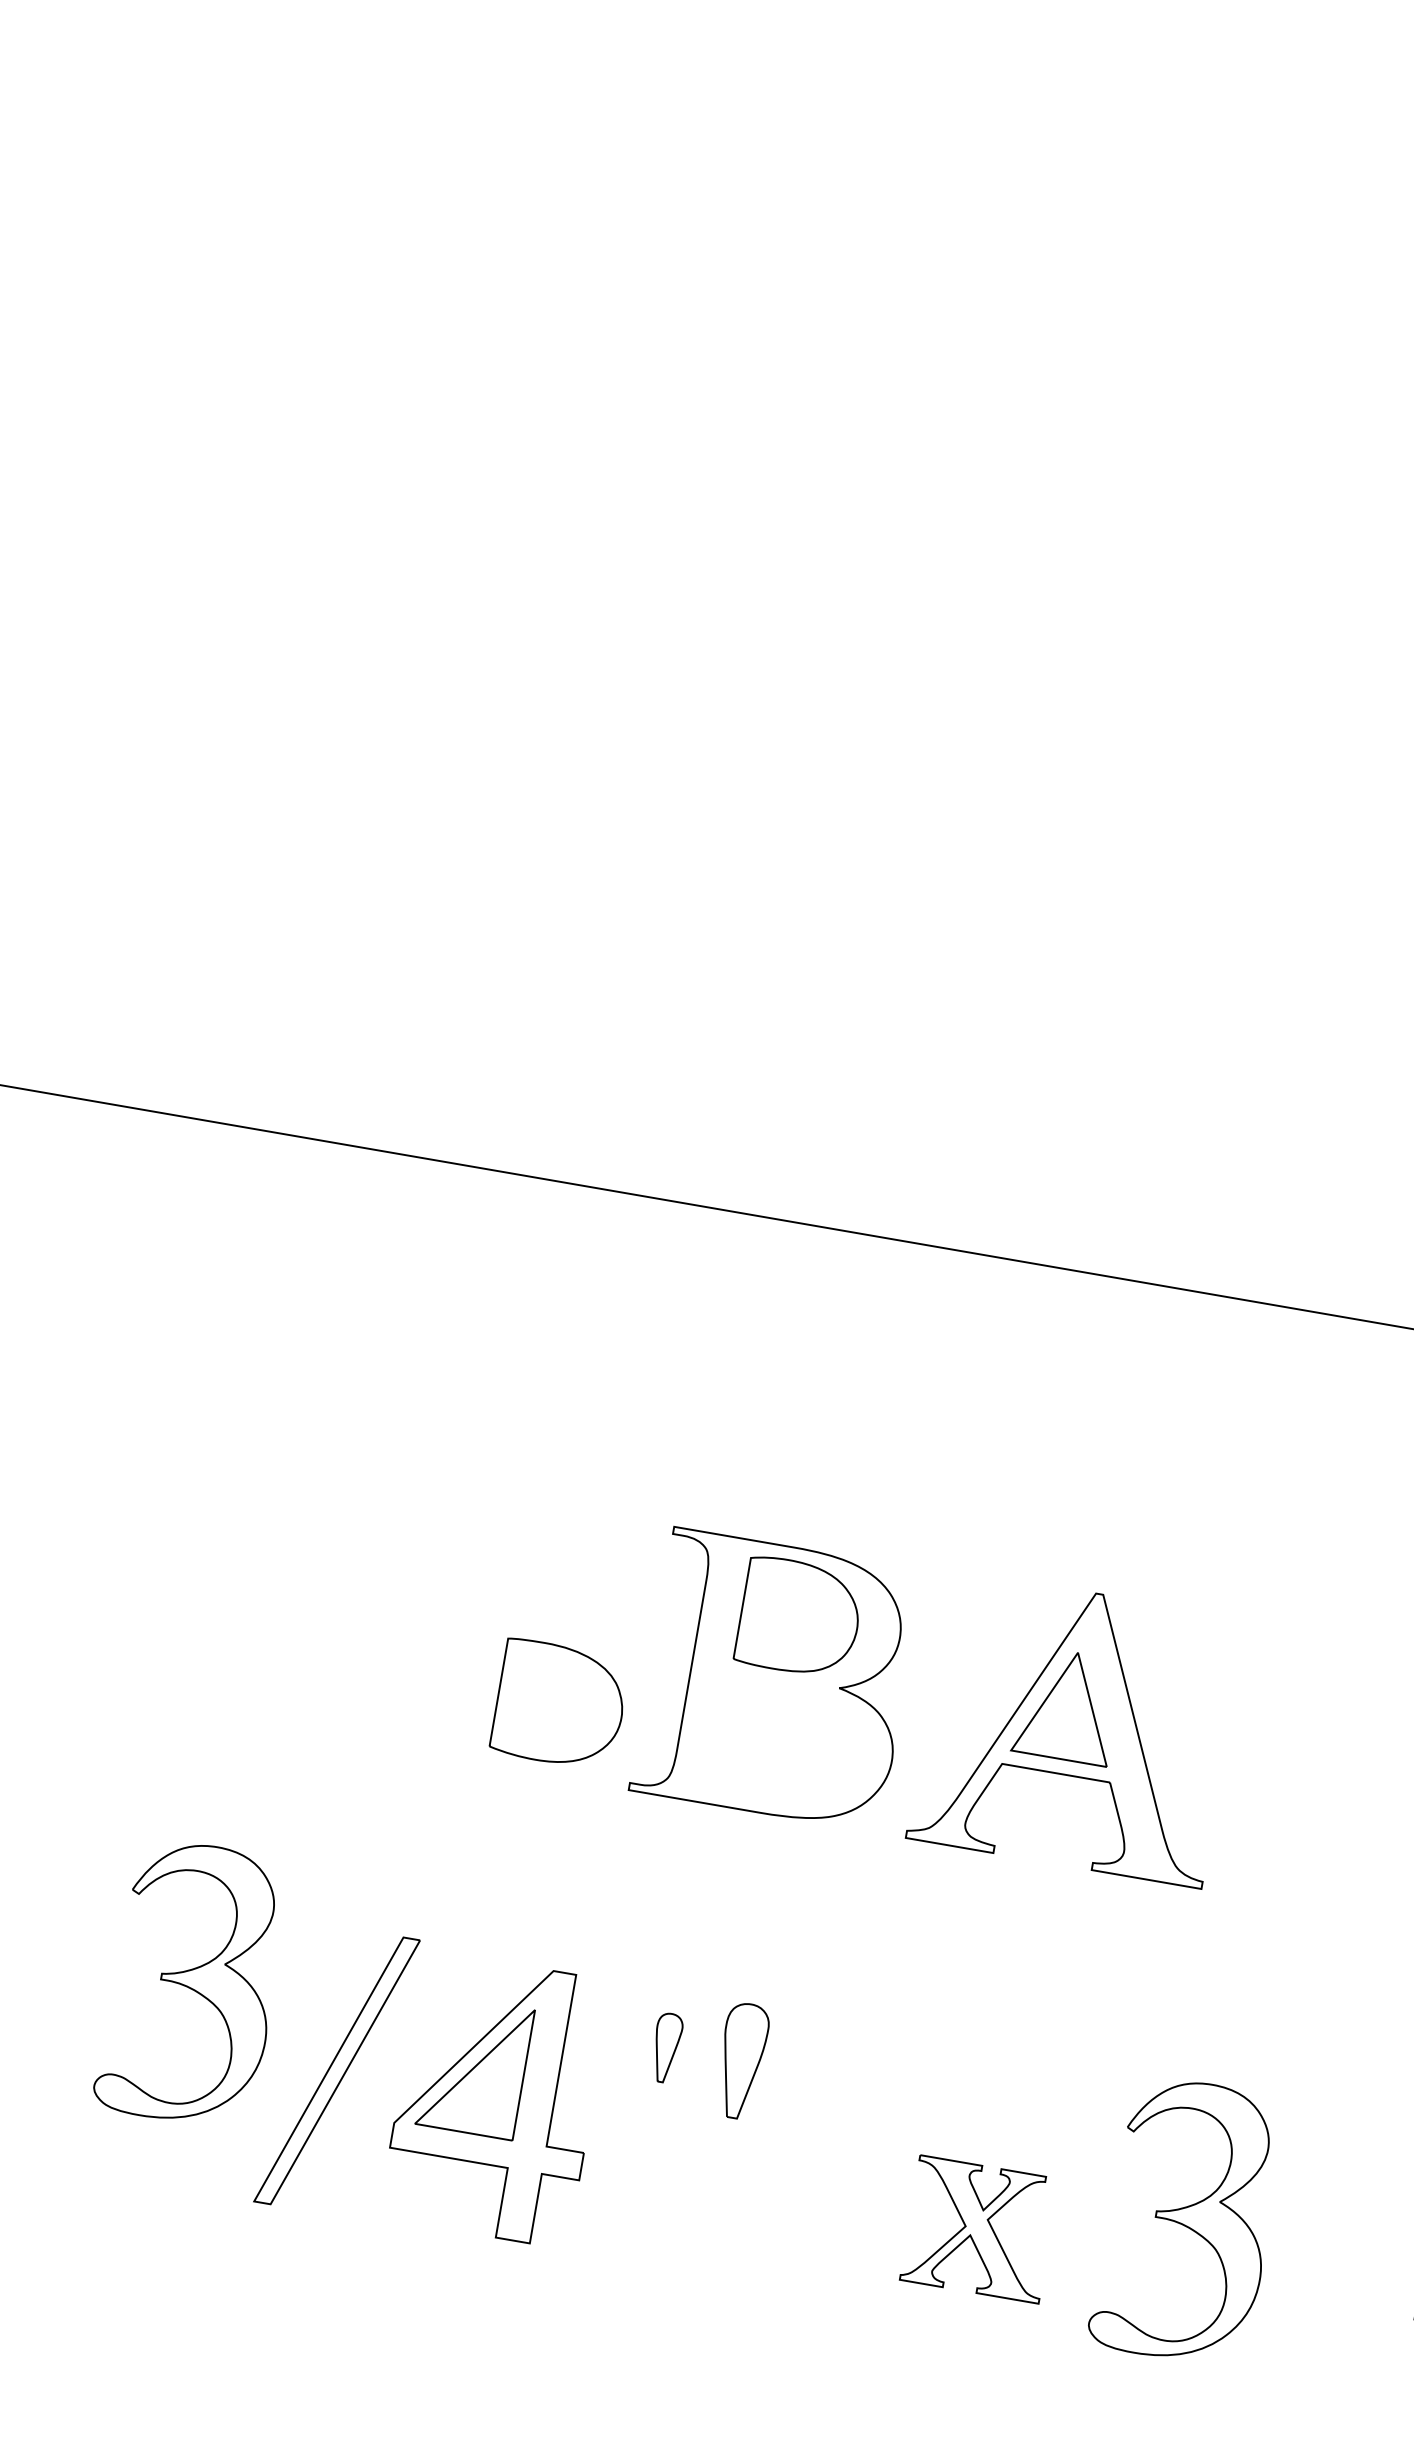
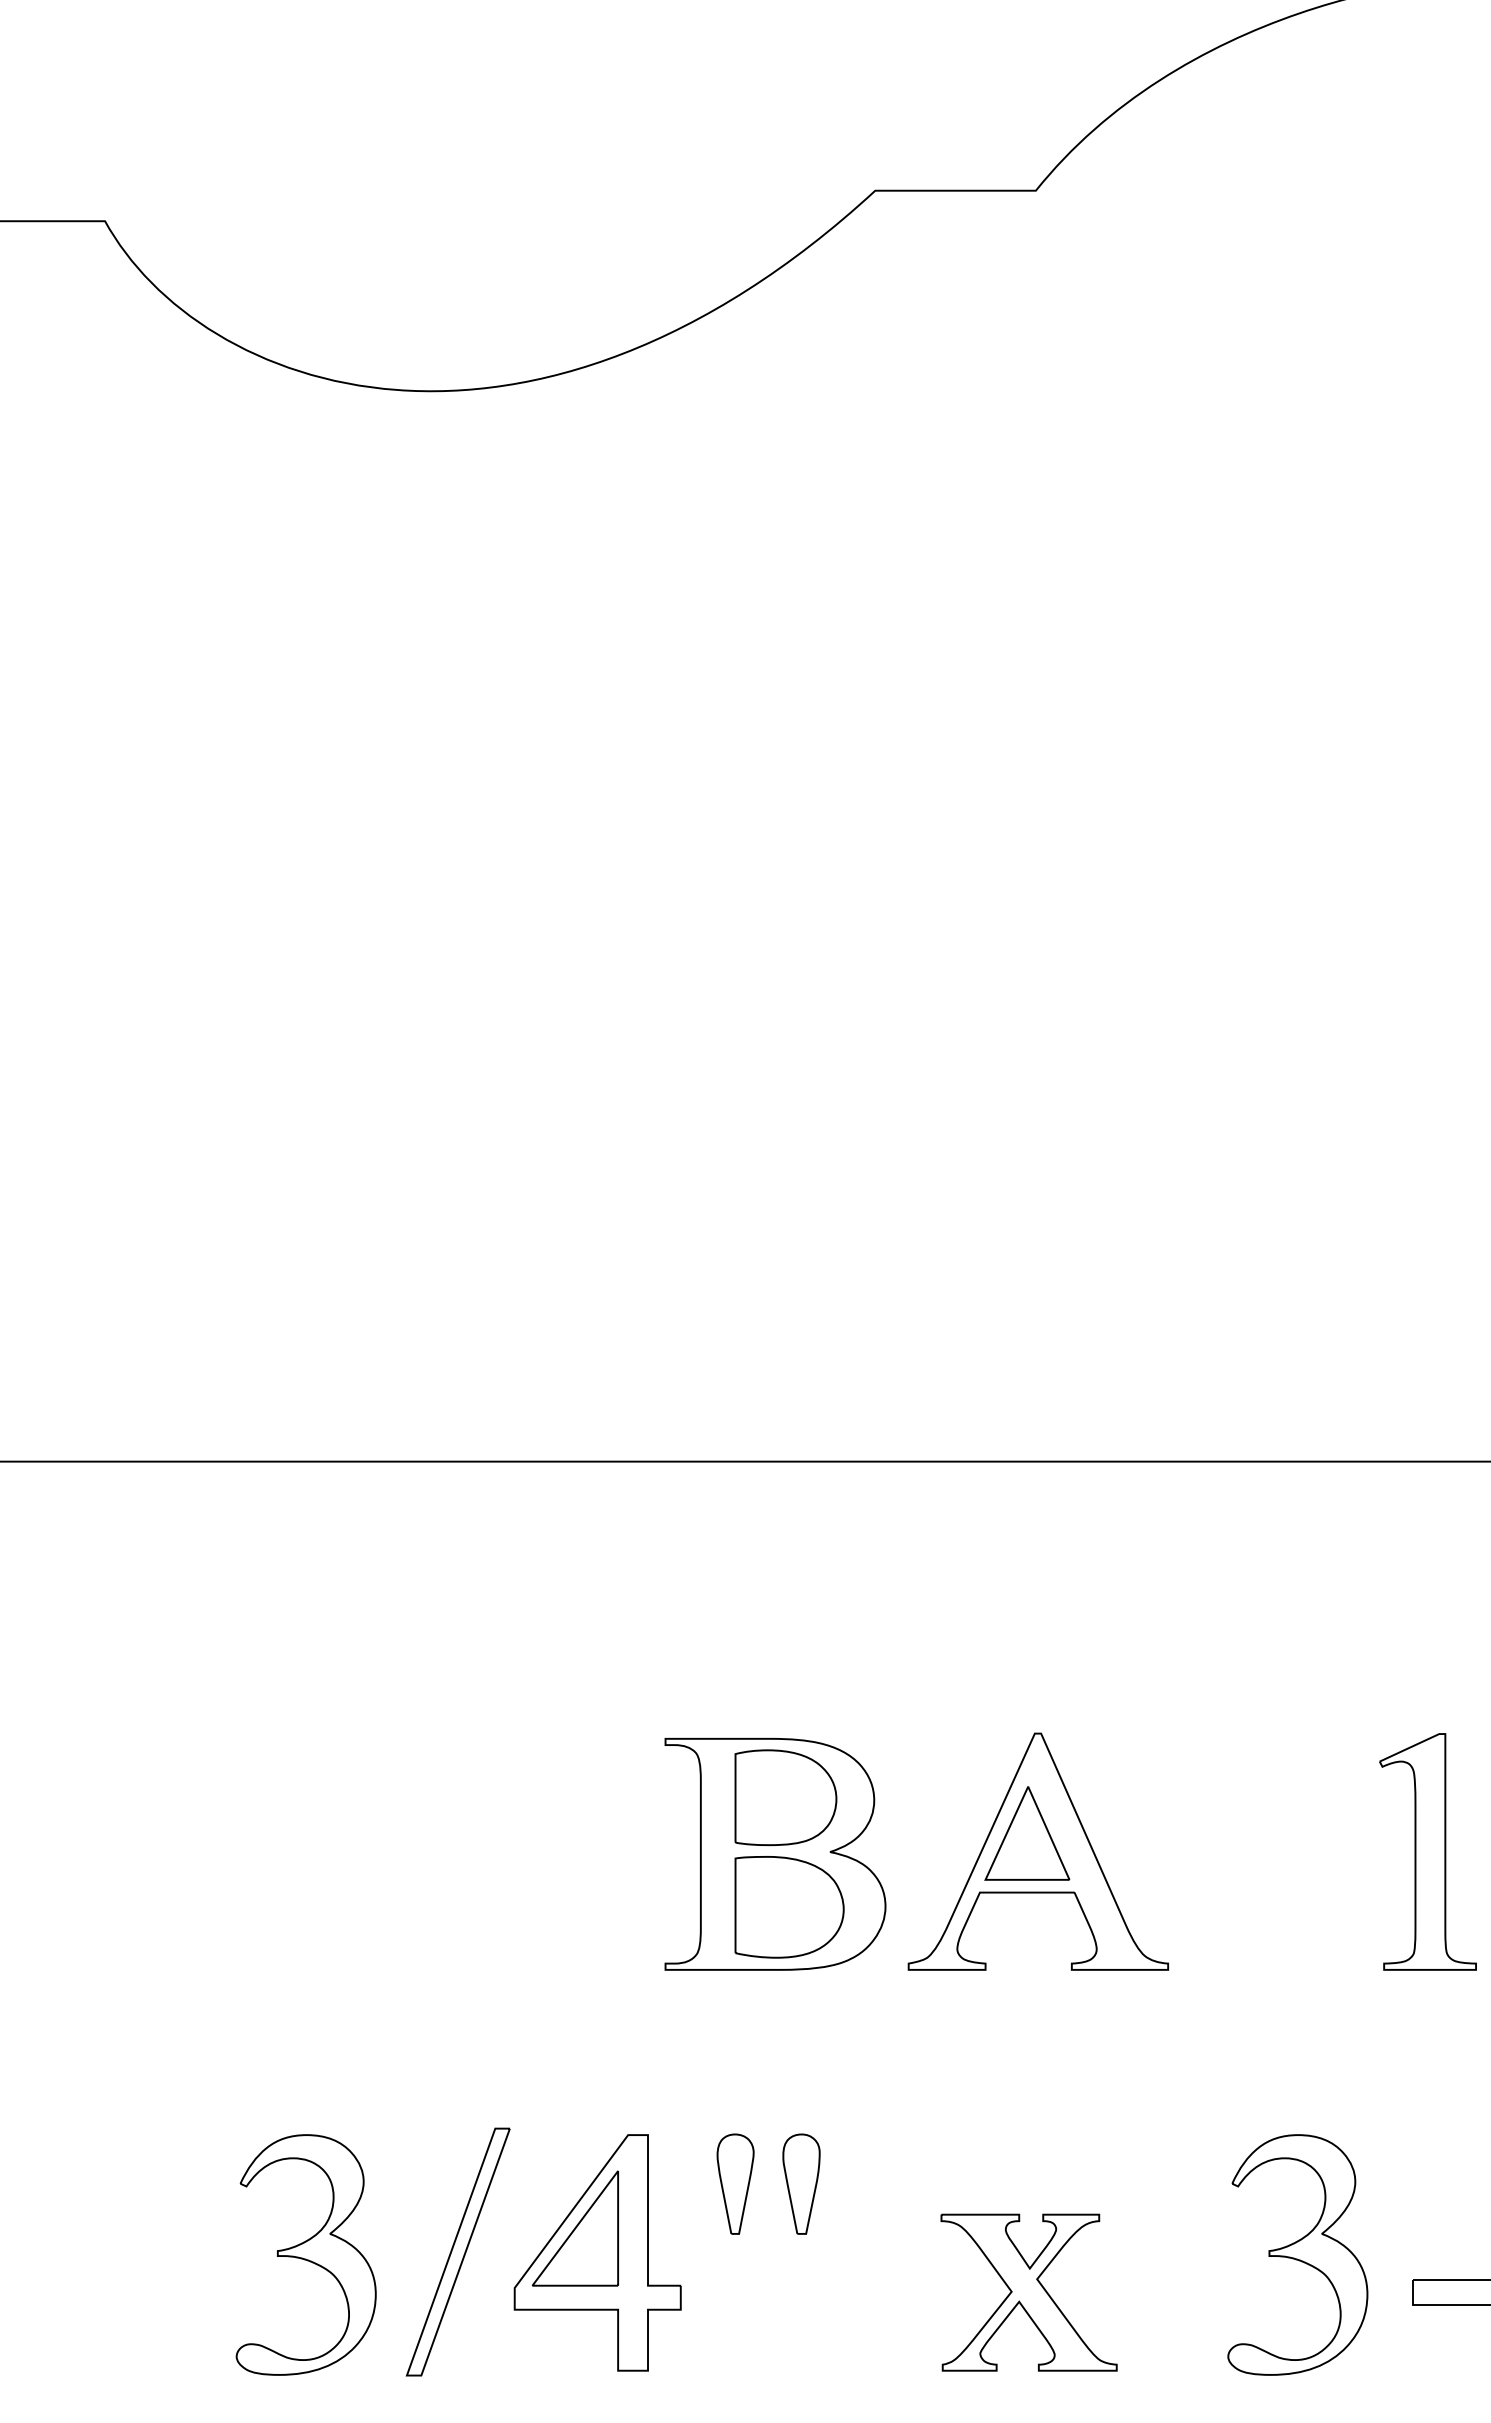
part: (560, 1705) -> (789, 1907), moved
part: (192, 1983) -> (305, 2254), moved
part: (666, 2047) -> (735, 2183), size x1.67
part: (1188, 2220) -> (1297, 2254), moved
part: (978, 2229) -> (1028, 2292), size x1.43

